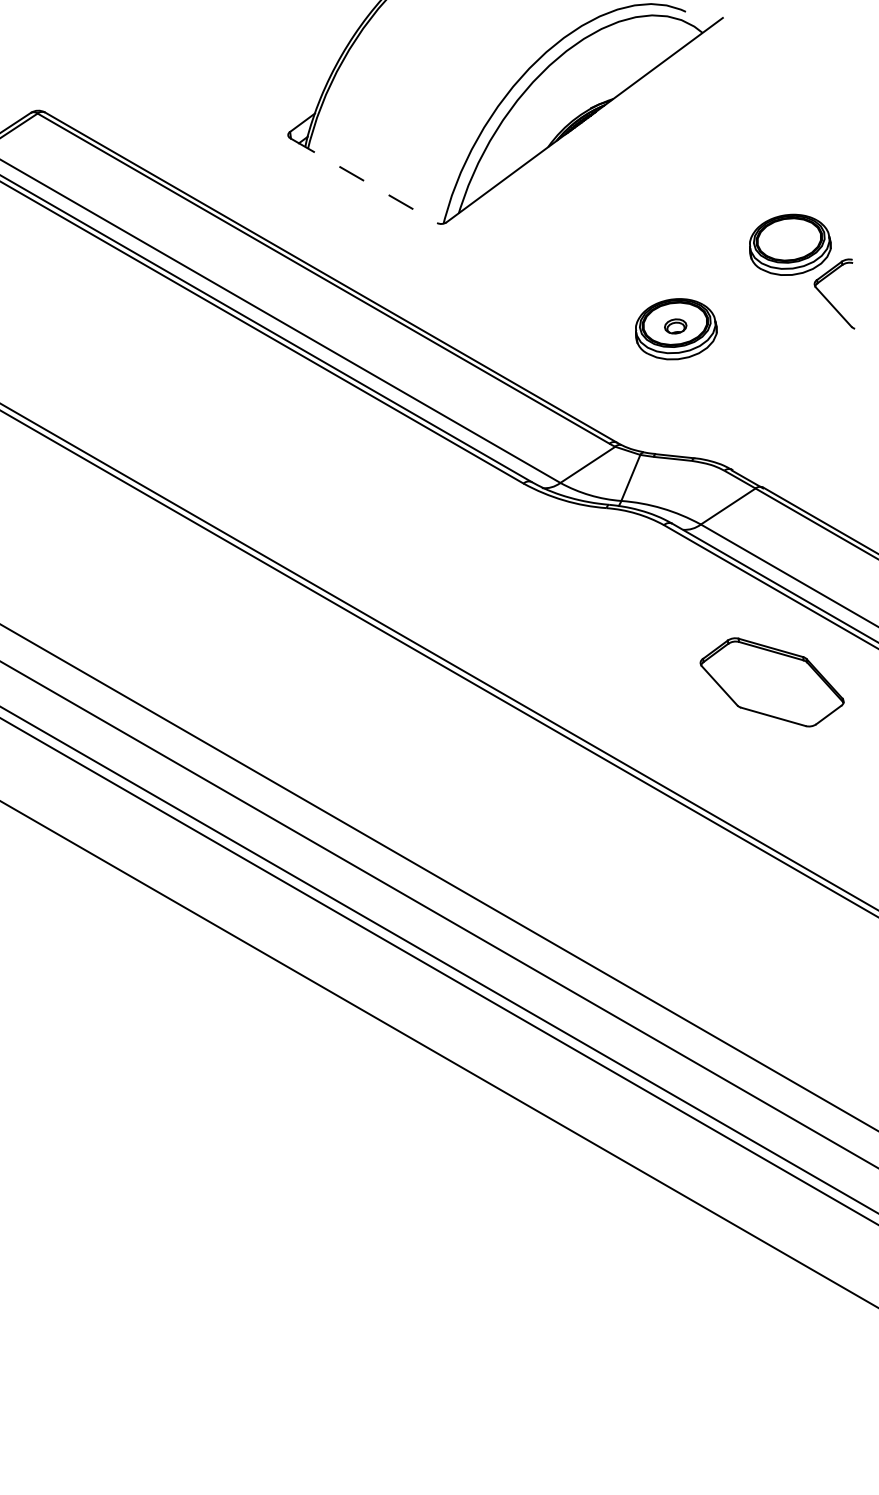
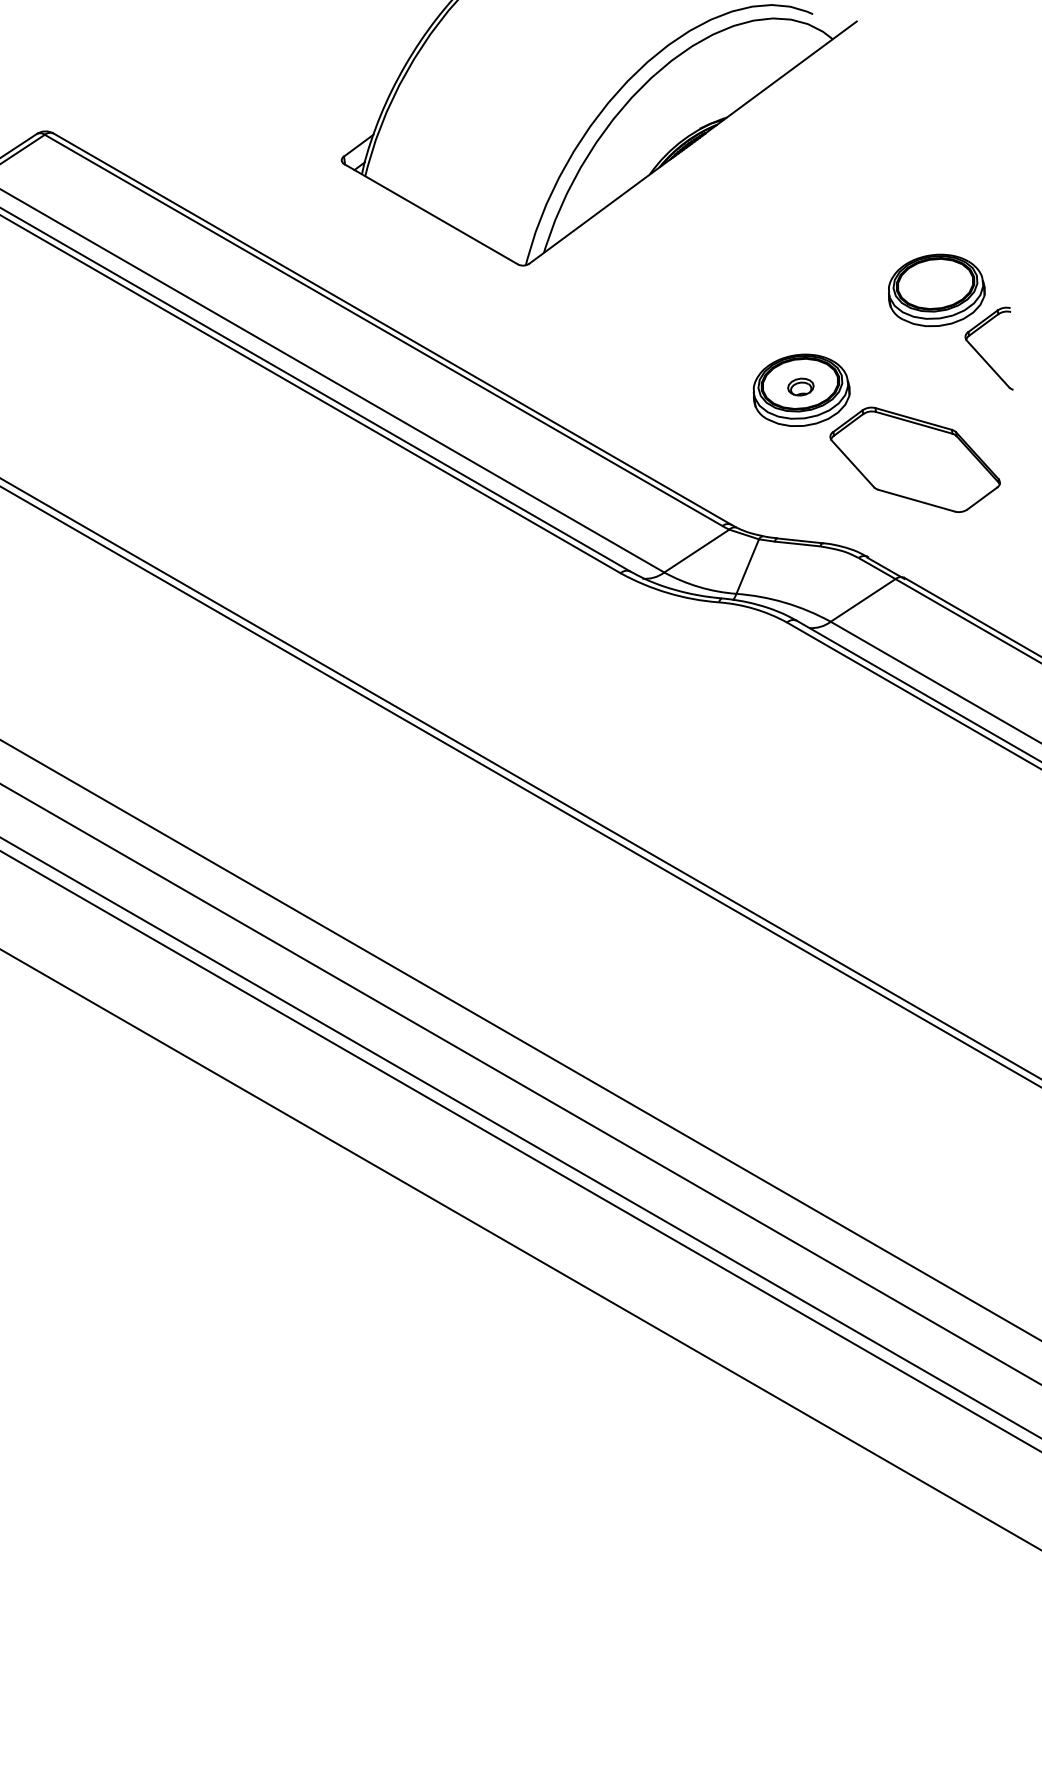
line: (363, 180) -> (431, 214), dashed -> solid
part: (771, 682) -> (914, 459), moved

